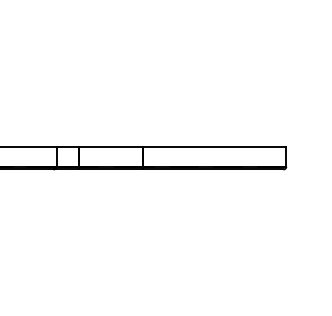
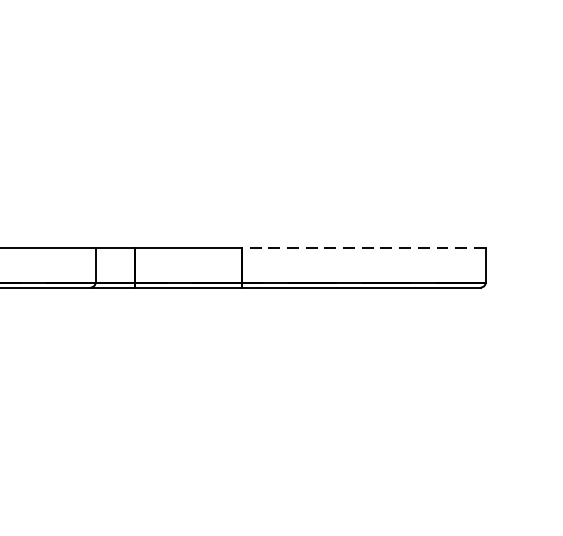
line: (214, 146) -> (363, 248), solid -> dashed

